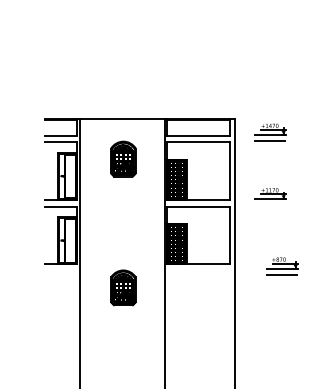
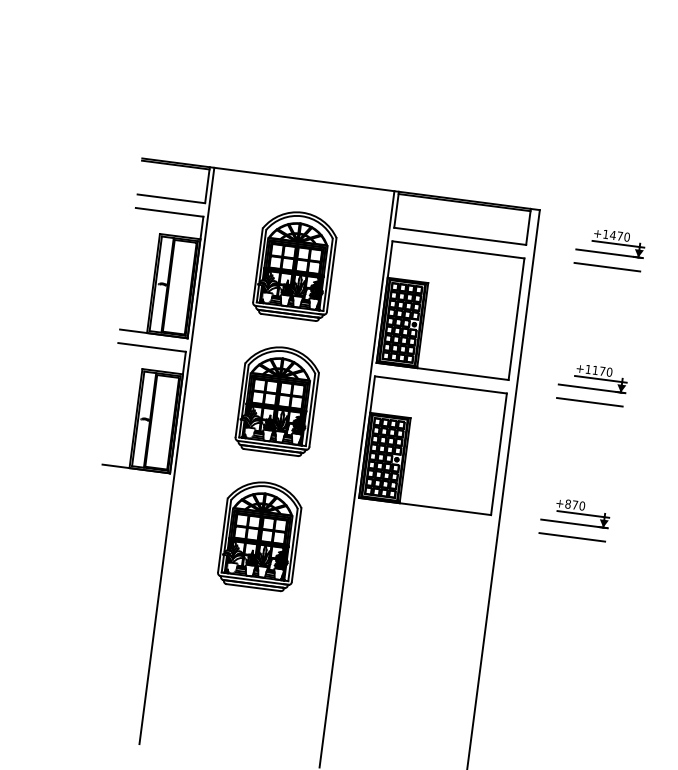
part: (123, 158) -> (295, 263), size x1.43
line: (269, 205) -> (589, 402), added
part: (123, 223) -> (278, 400), added
part: (282, 266) -> (576, 519), moved
part: (123, 287) -> (260, 534), size x1.43

